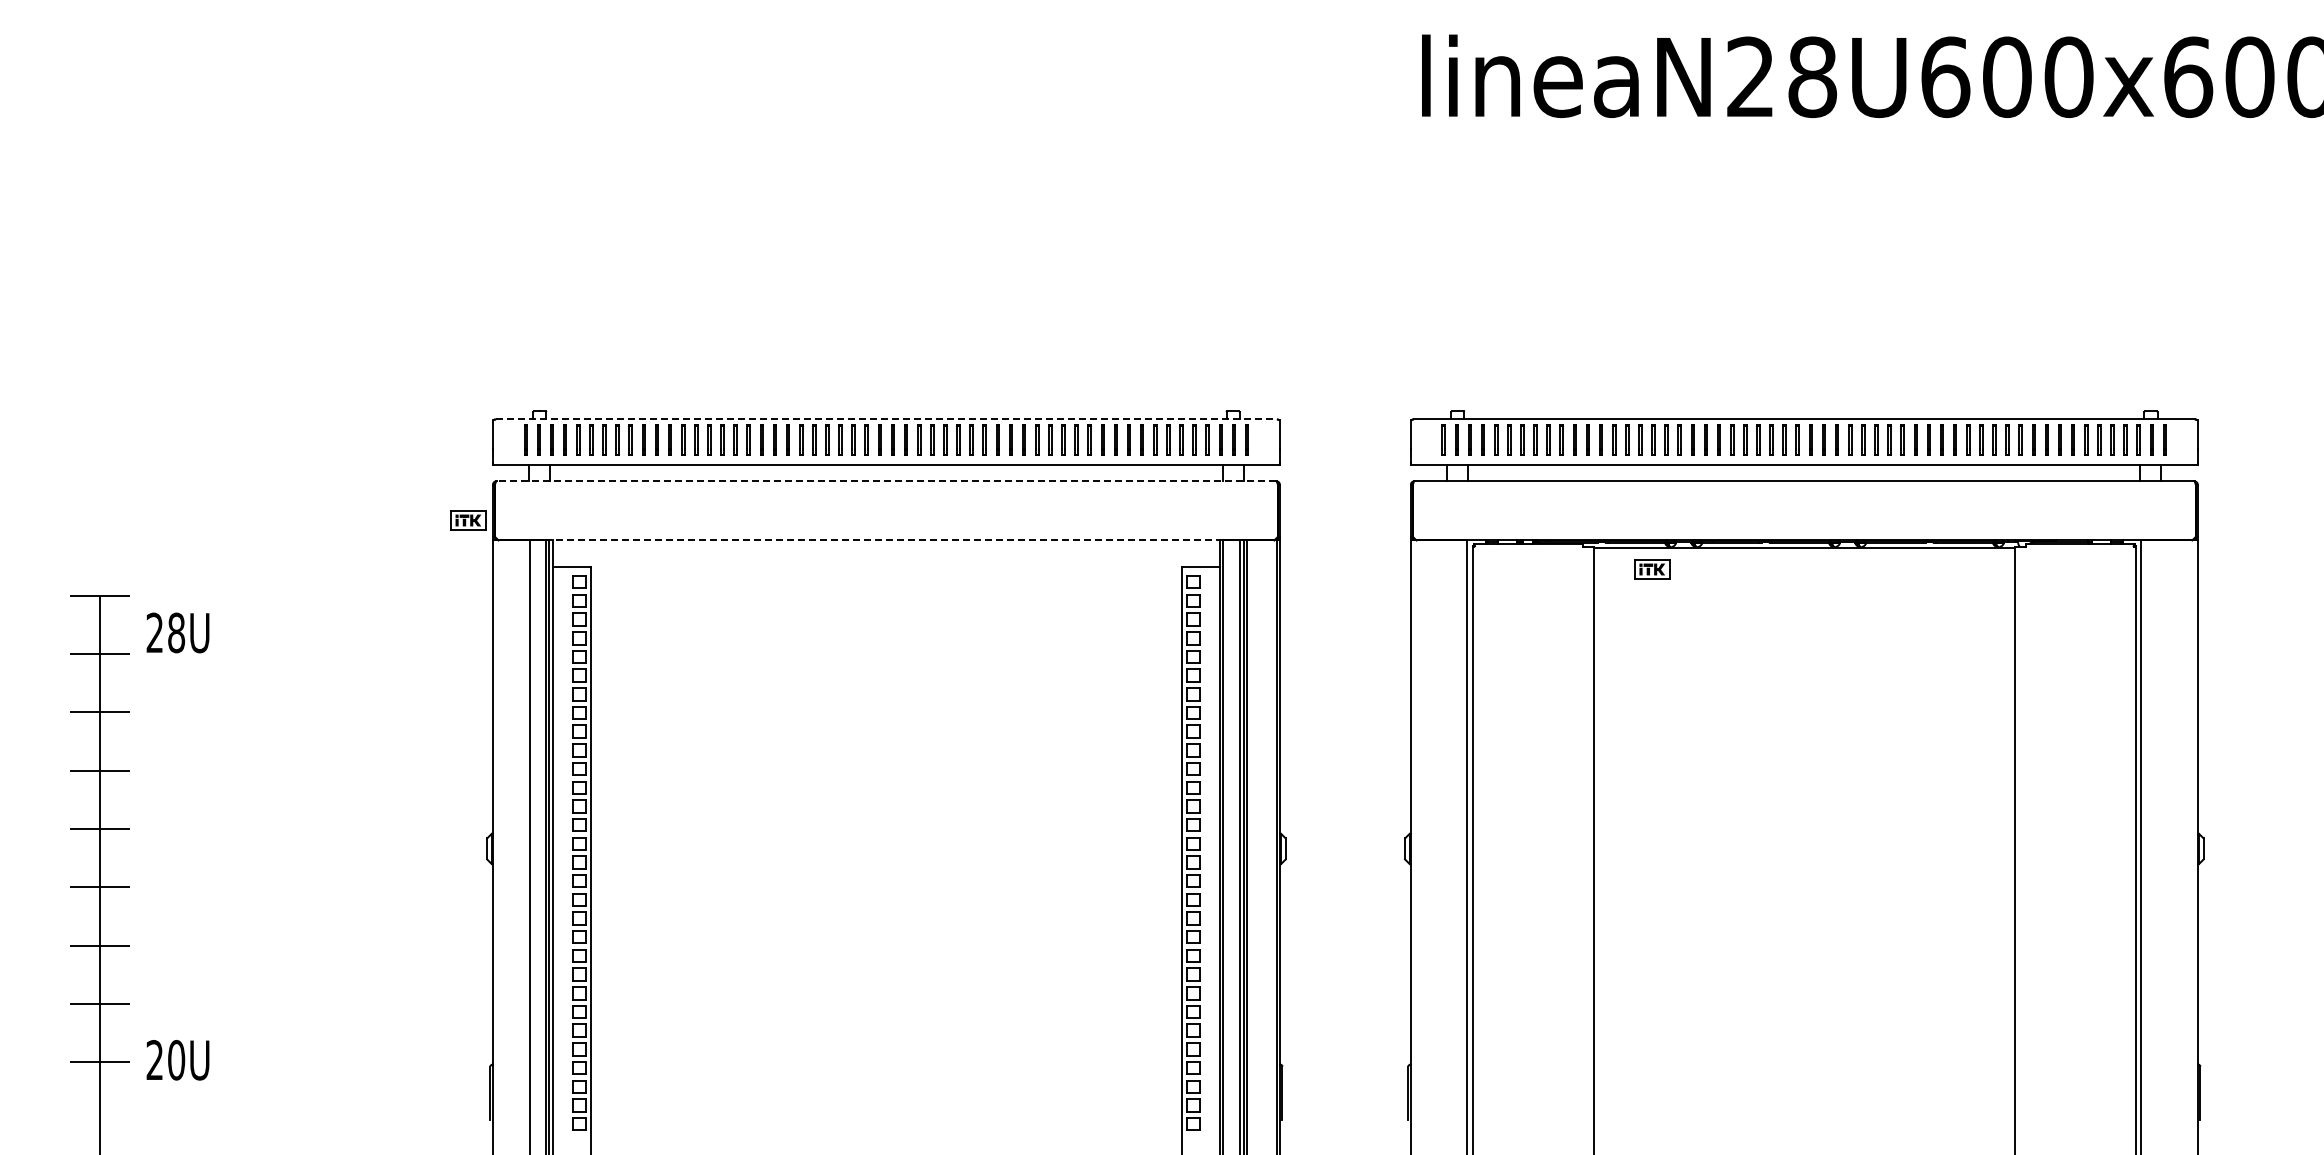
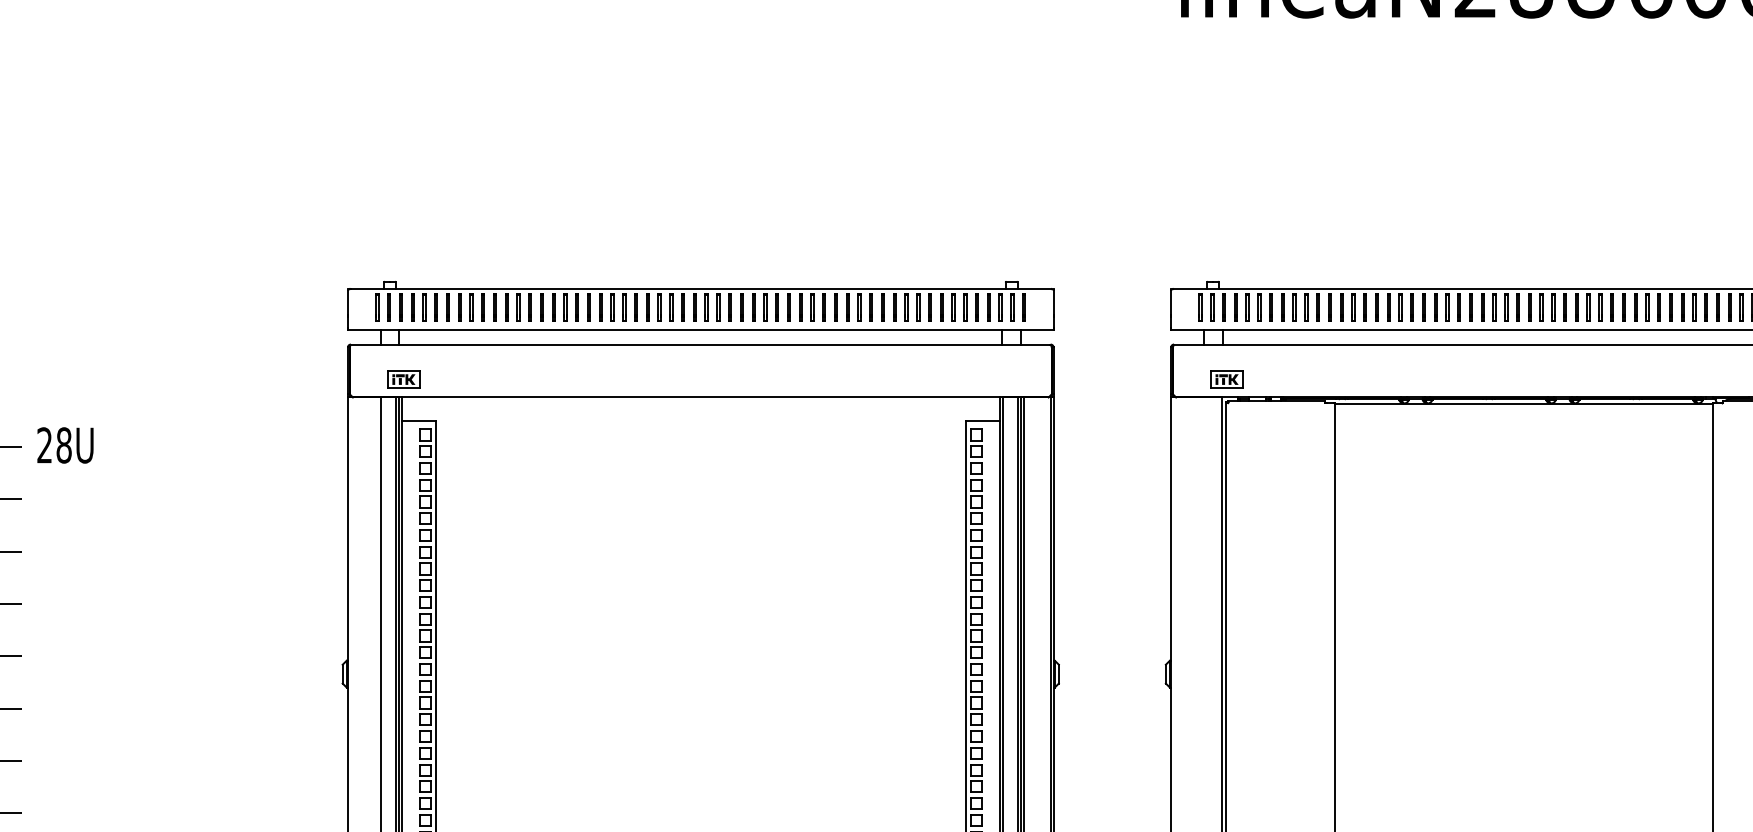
line: (886, 419) -> (700, 289), dashed -> solid
line: (886, 481) -> (700, 344), dashed -> solid
part: (468, 520) -> (403, 379), moved
line: (885, 540) -> (699, 397), dashed -> solid
part: (1652, 569) -> (1227, 379), moved
text: (177, 632) -> (65, 445), moved

